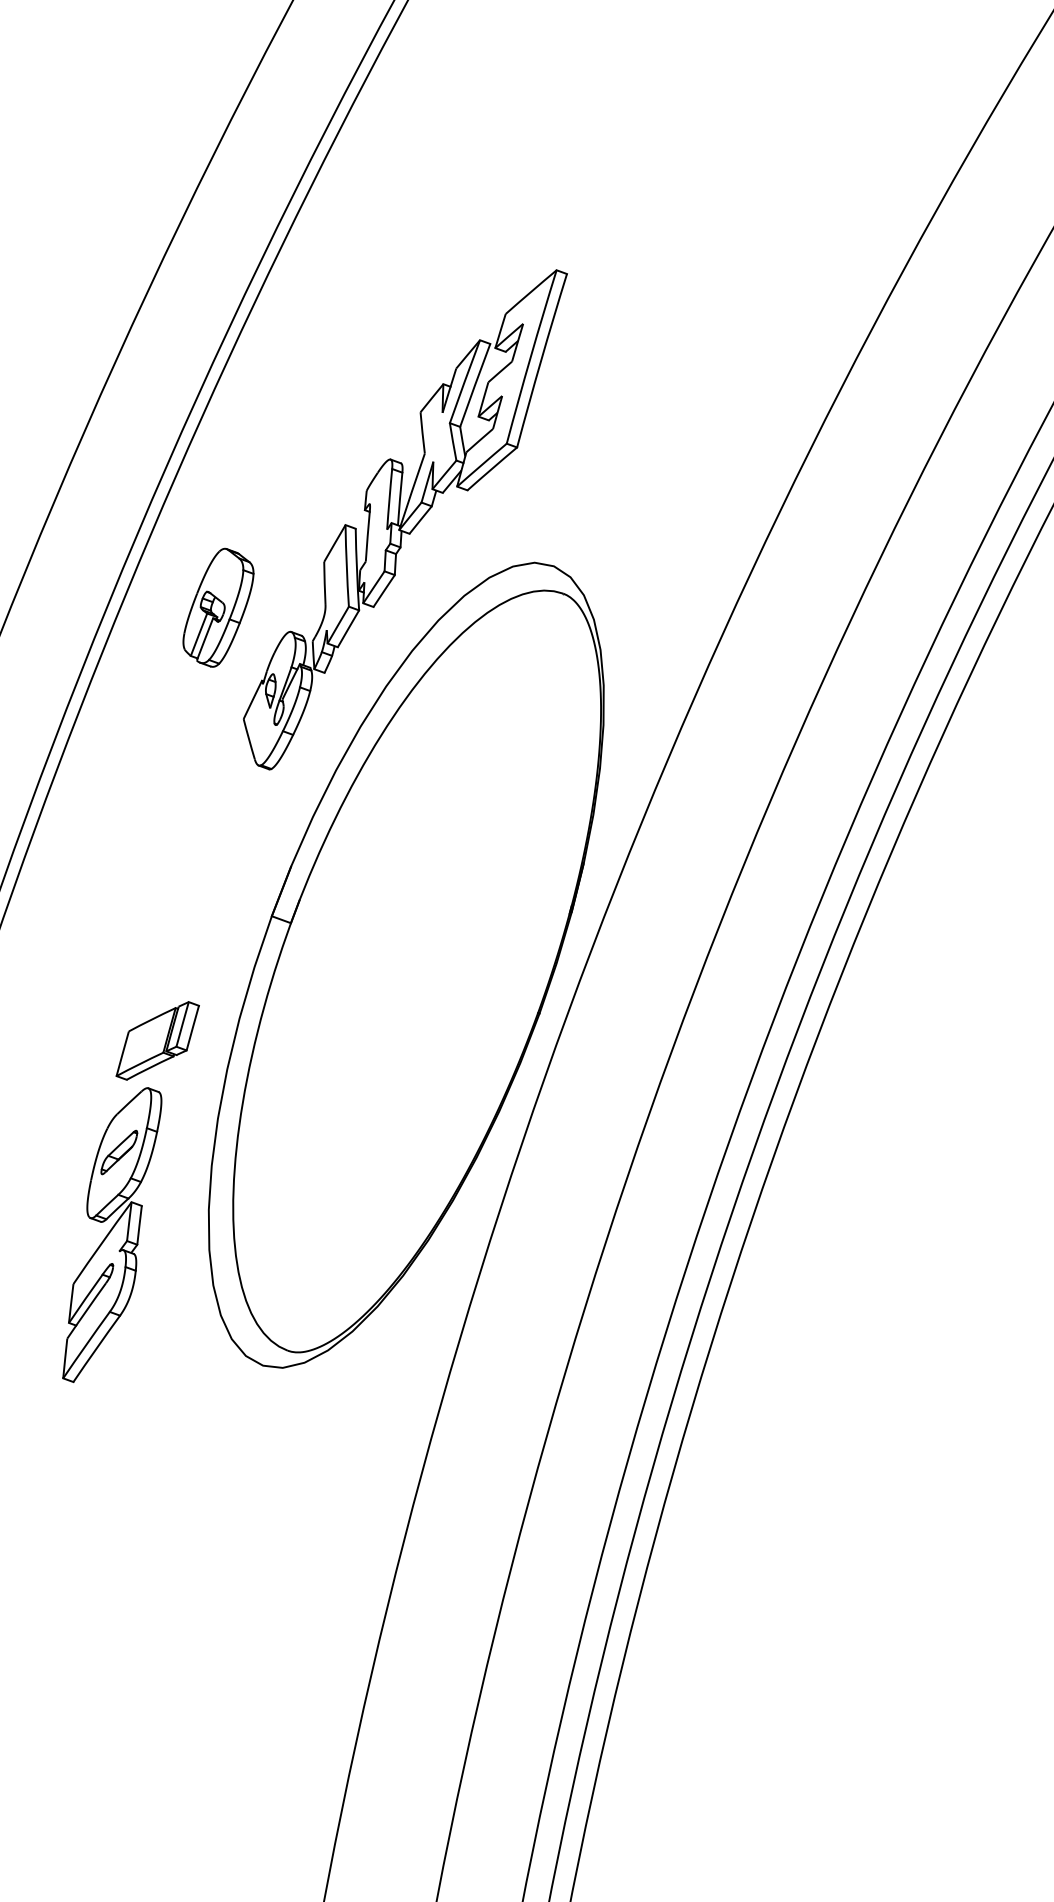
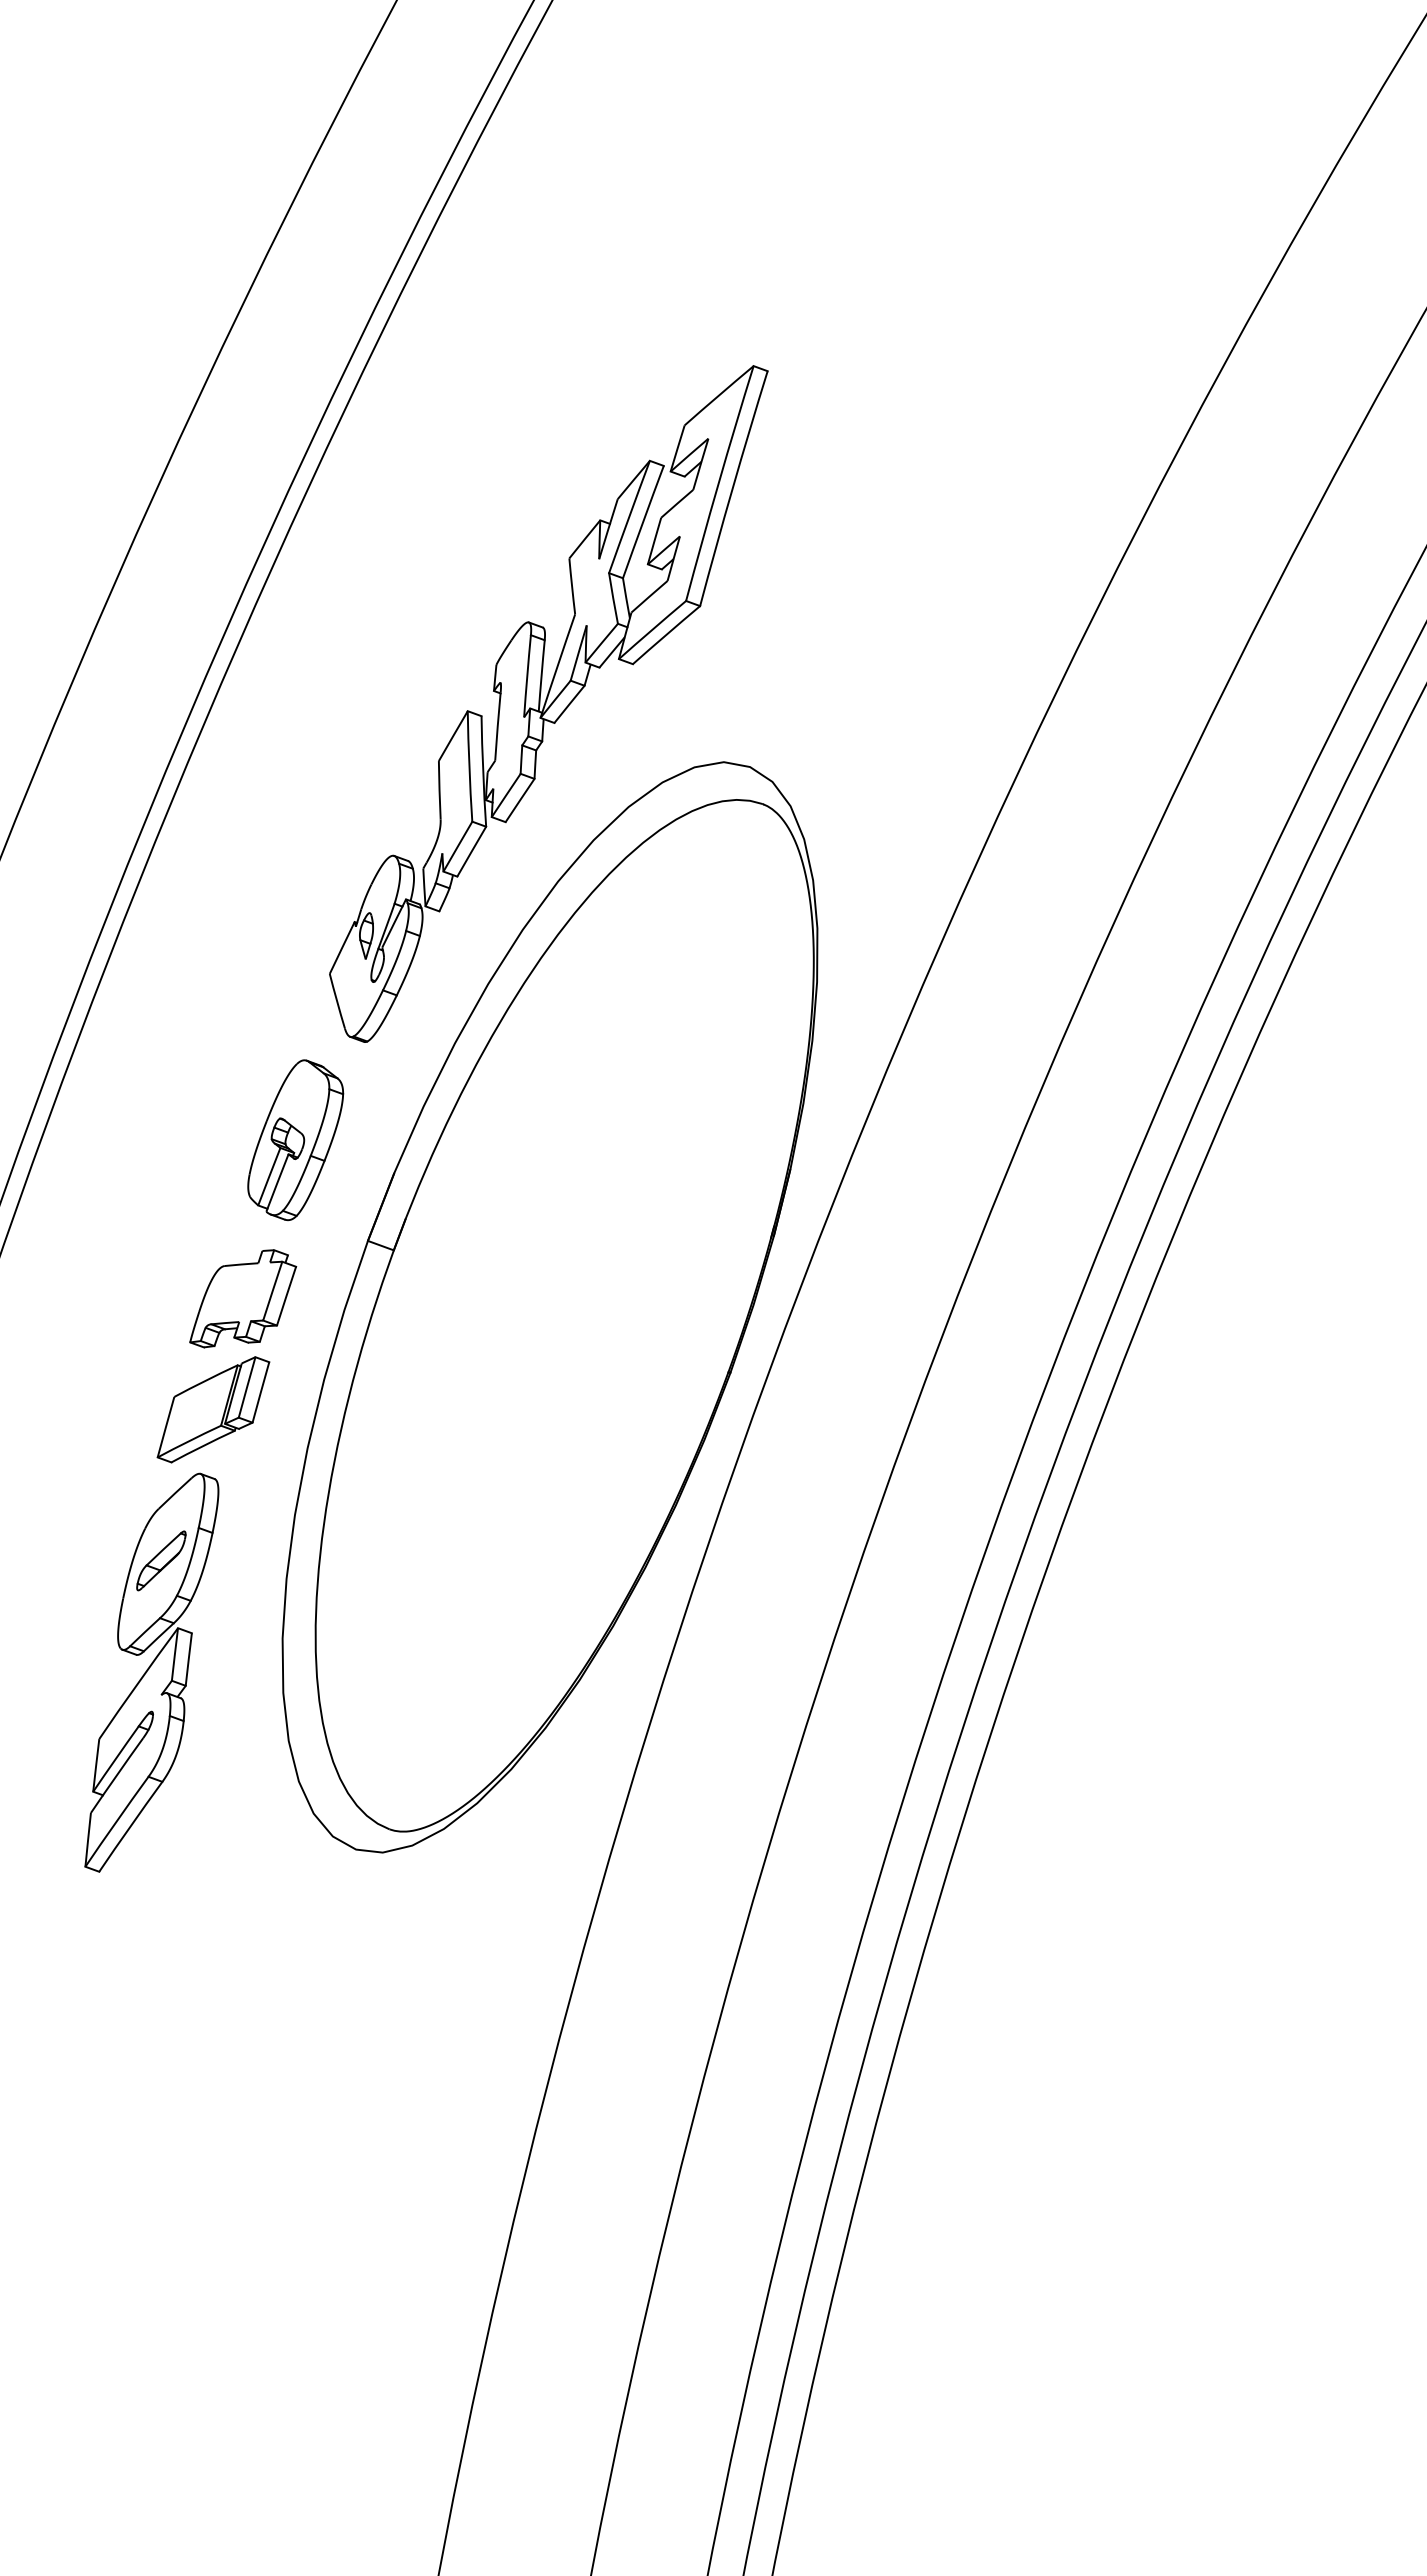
part: (218, 608) -> (295, 1140), moved
part: (179, 958) -> (243, 1298), added

